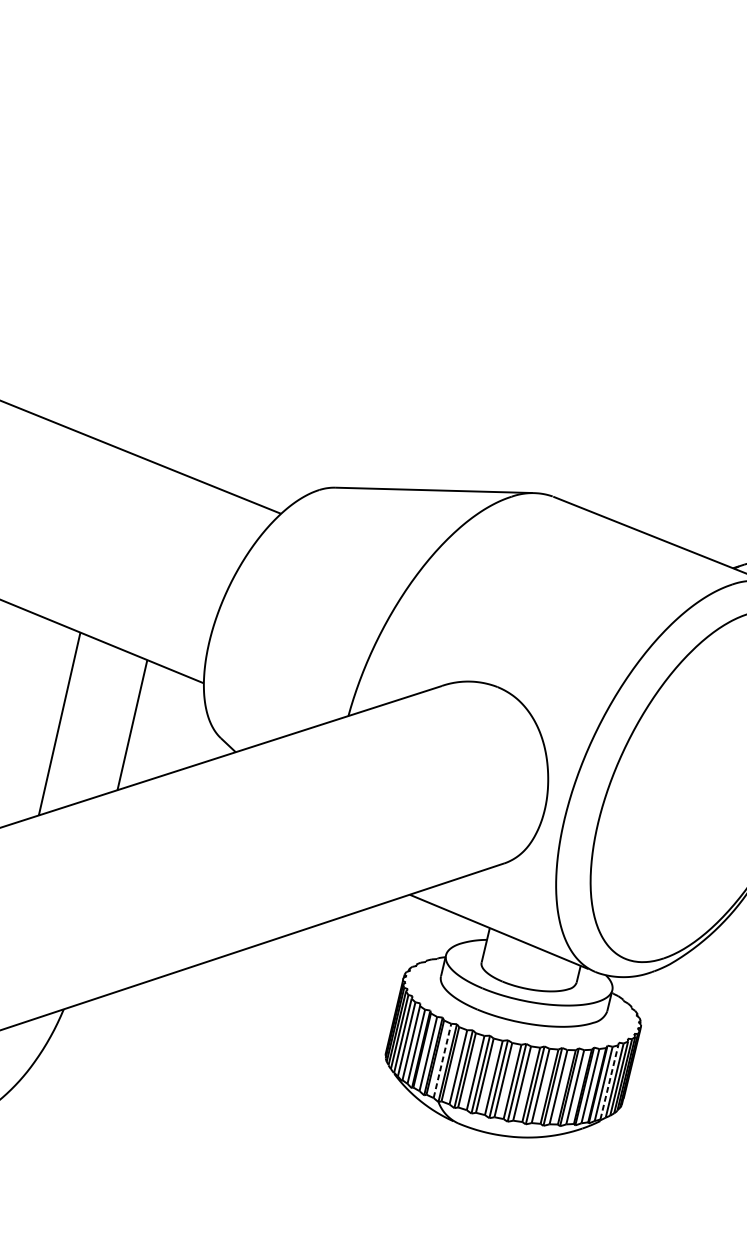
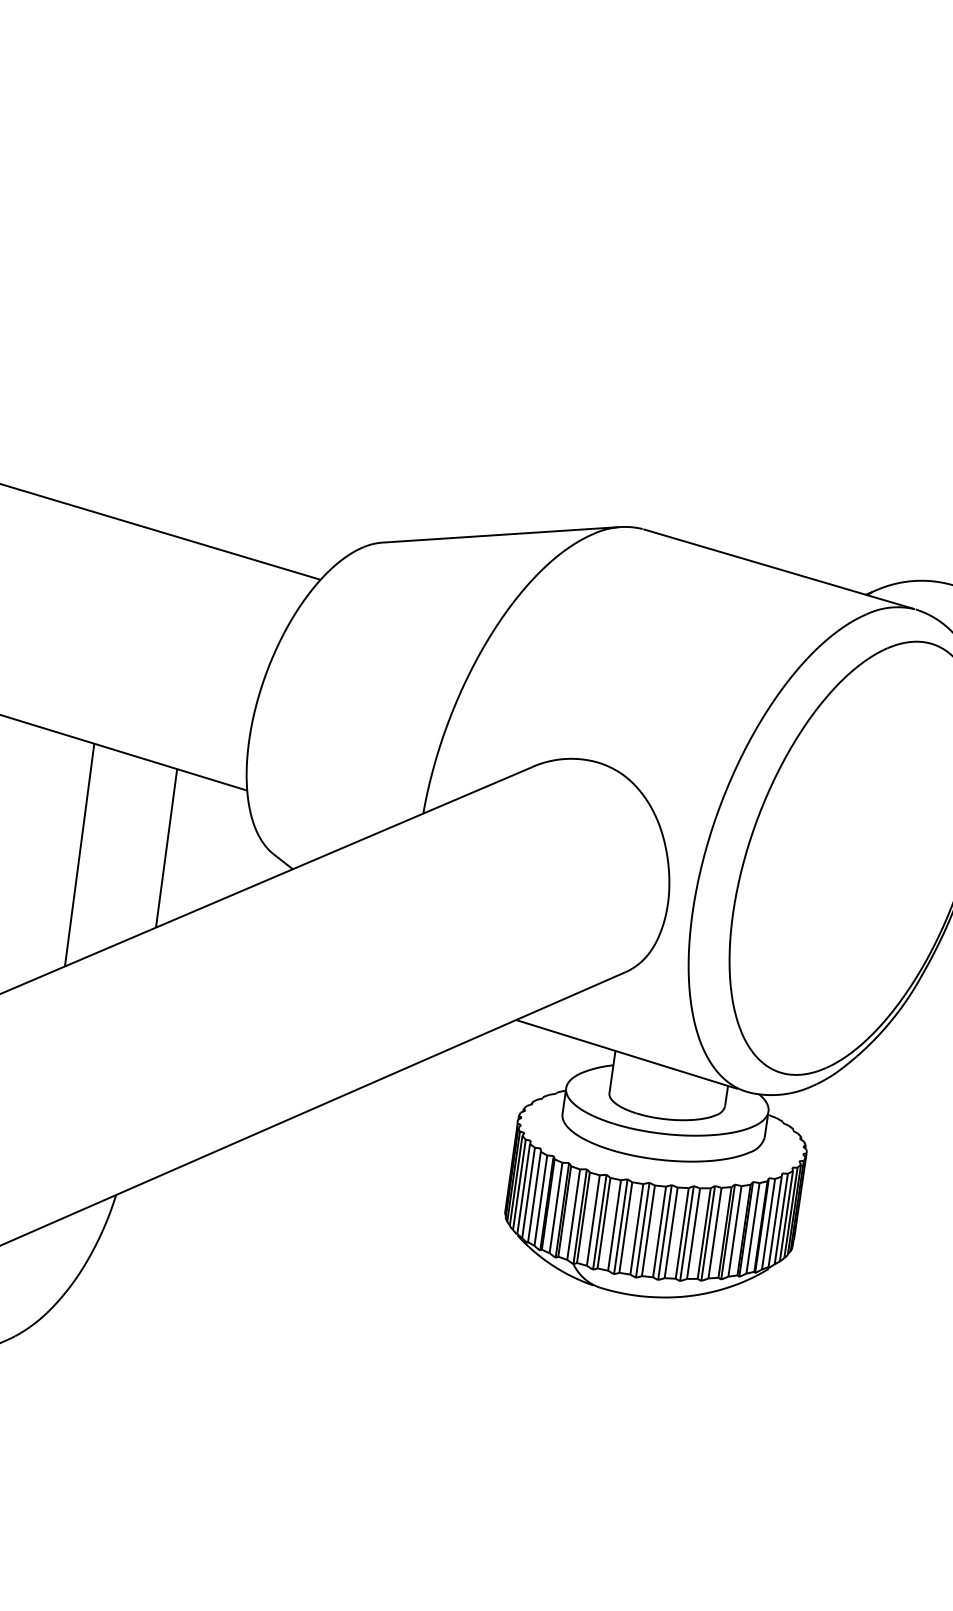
line: (442, 1060) -> (573, 1214), dashed -> solid
line: (609, 1082) -> (775, 1221), dashed -> solid

